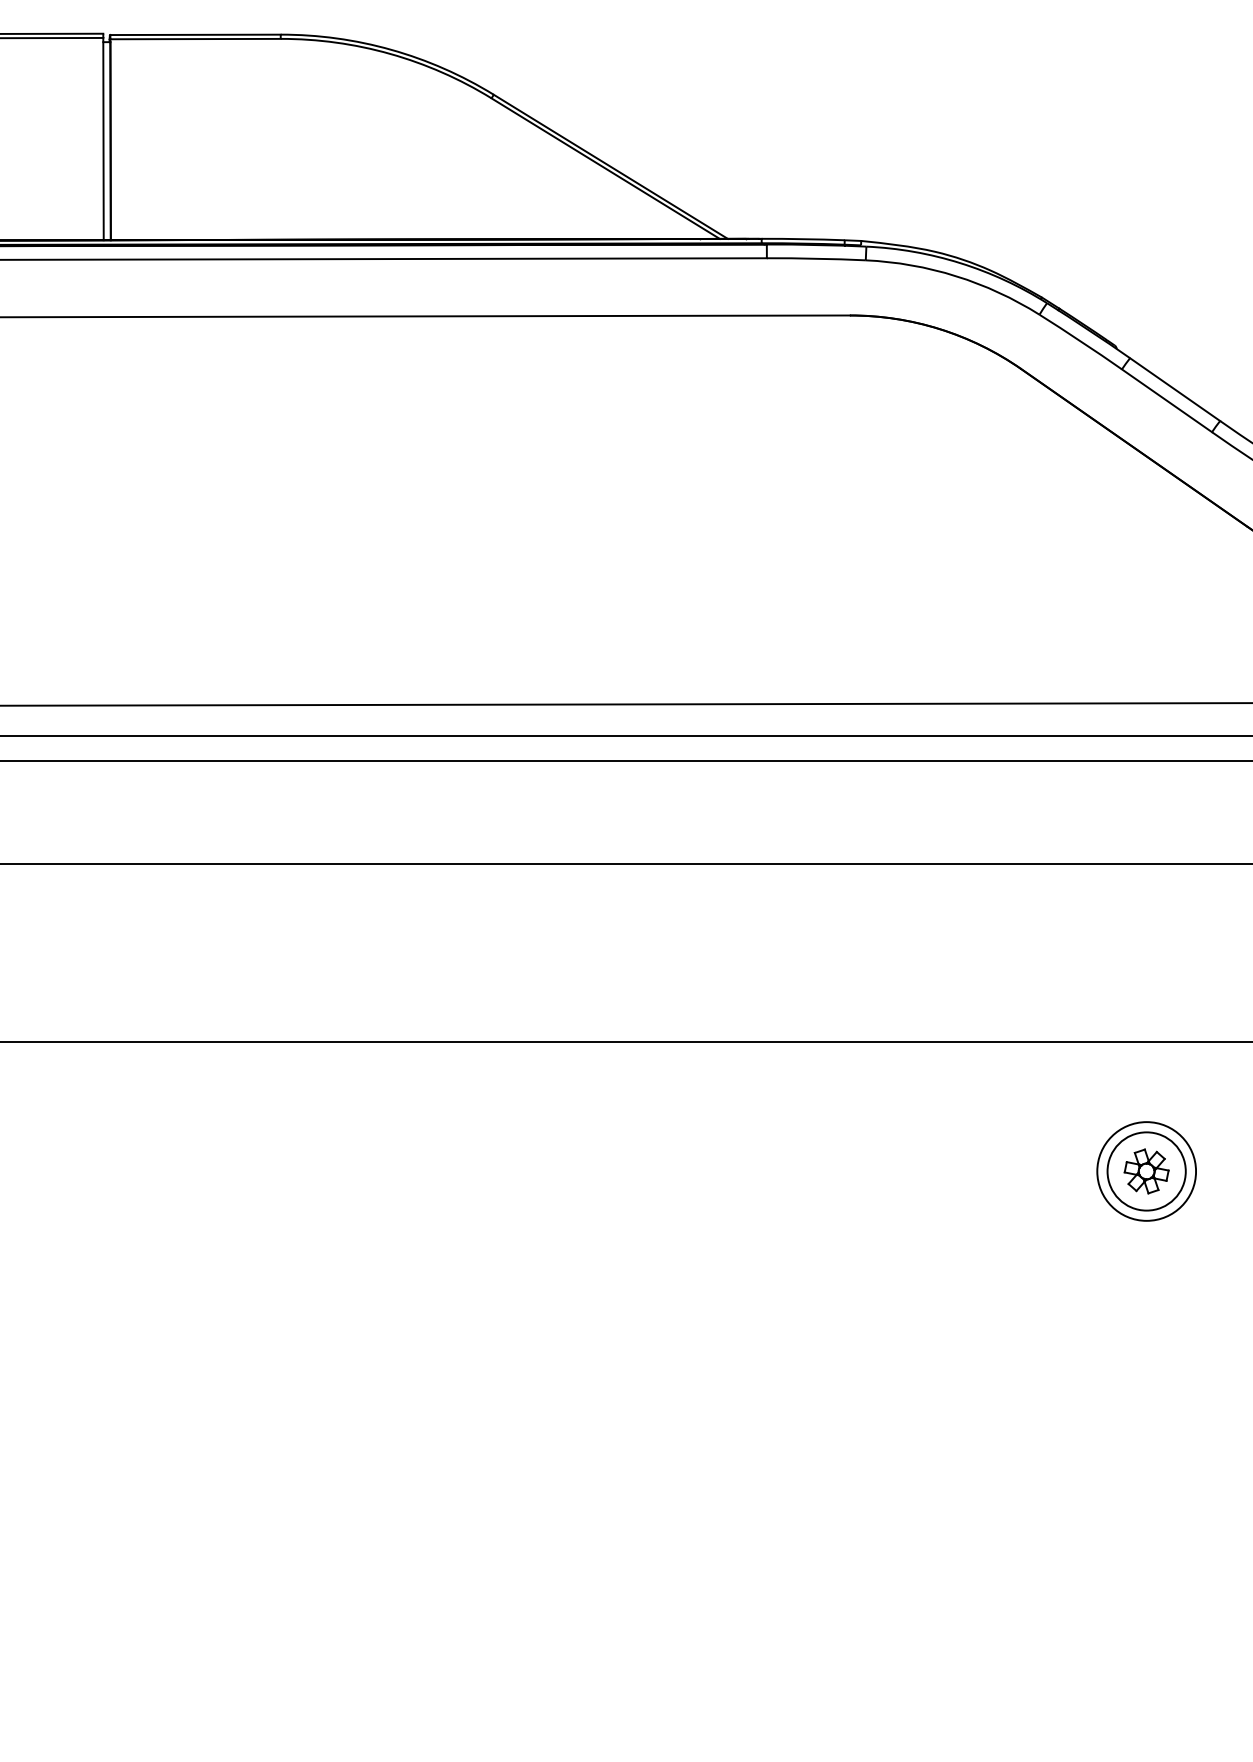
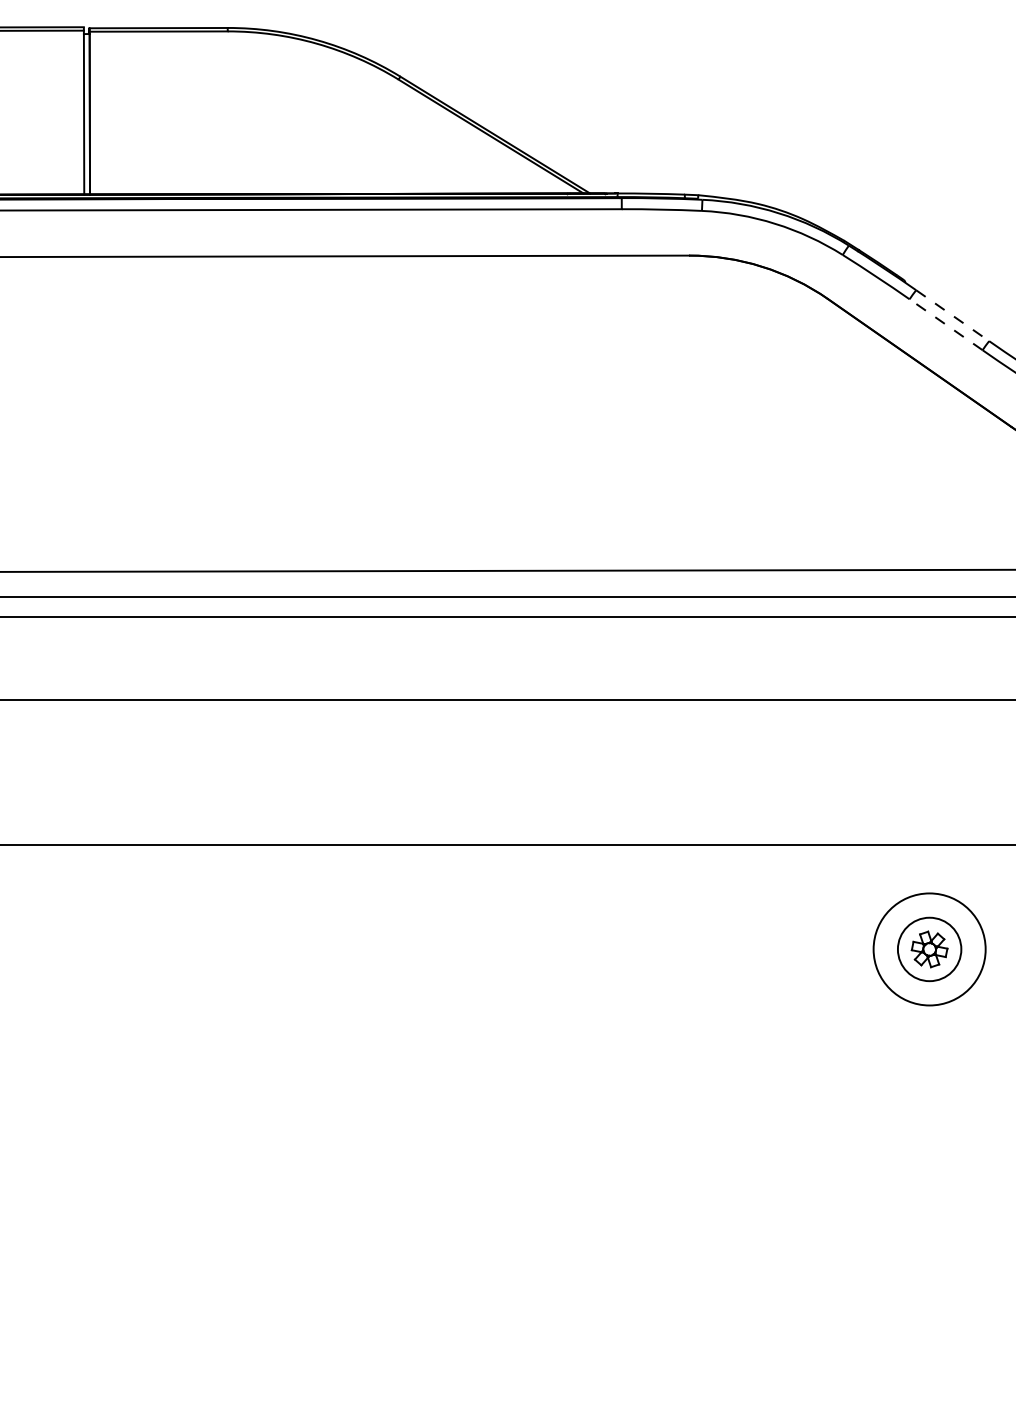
line: (1174, 389) -> (952, 315), solid -> dashed
line: (1166, 400) -> (945, 324), solid -> dashed
circle: (1146, 1171) -> (929, 949), size x1.4

